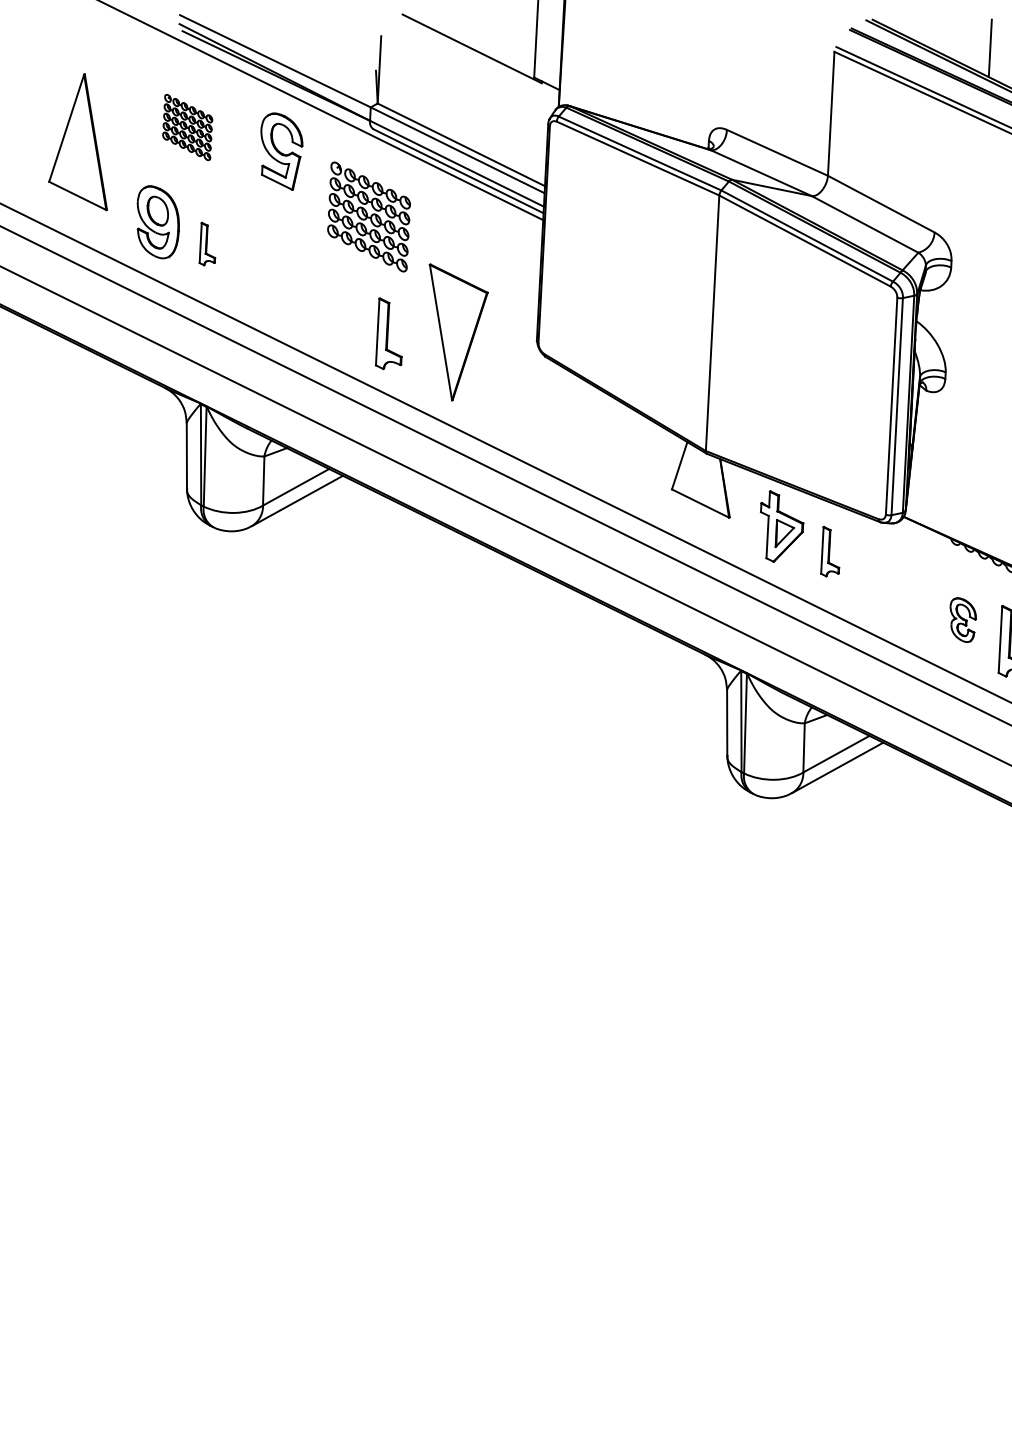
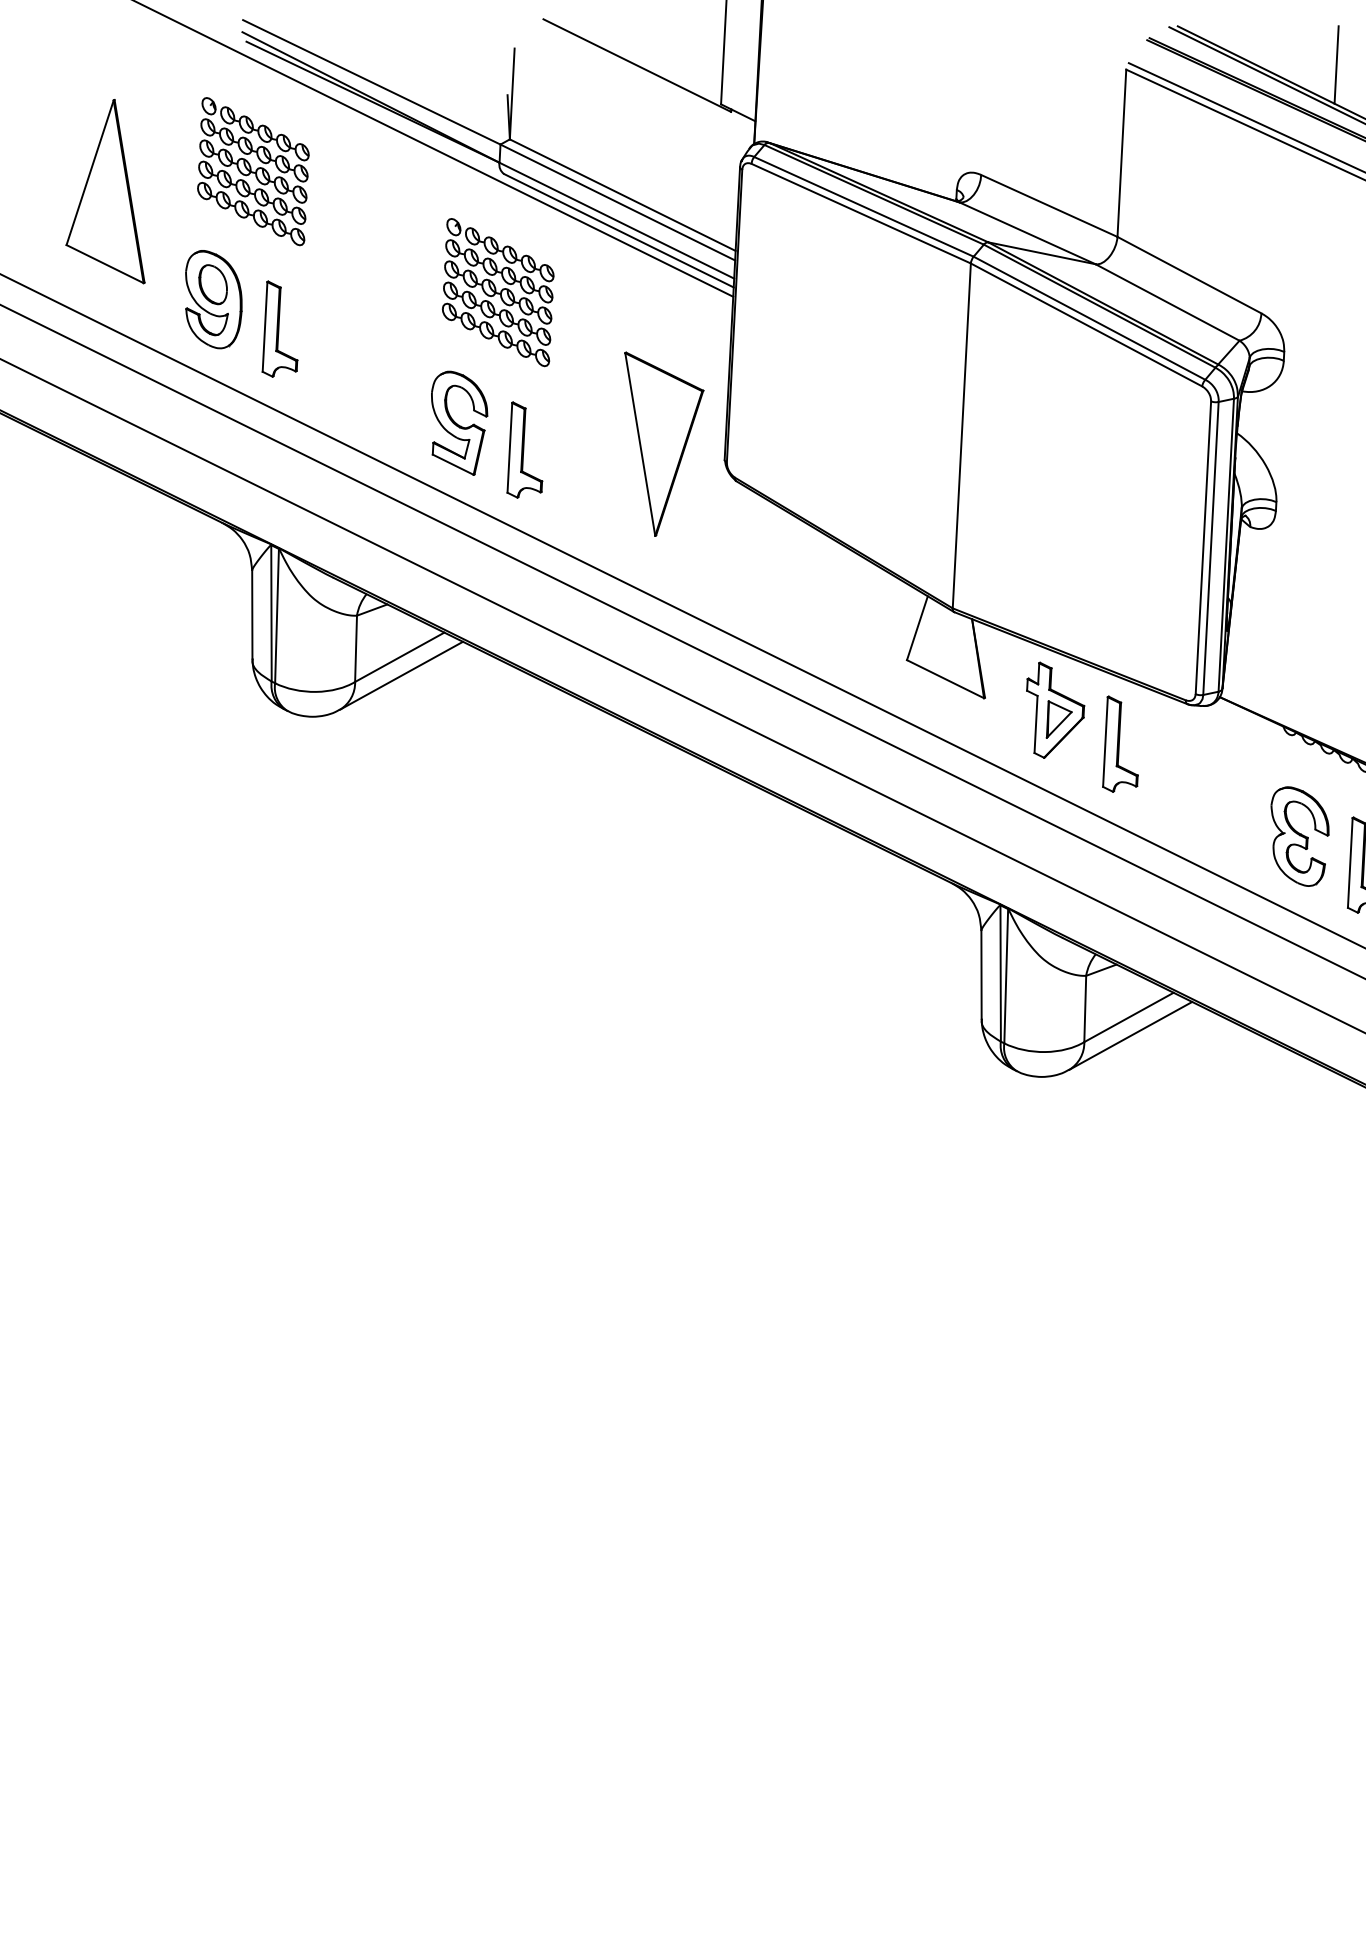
part: (187, 127) -> (253, 171), size x1.67
part: (281, 151) -> (459, 422), moved
part: (207, 243) -> (279, 328), size x1.67
part: (458, 331) -> (664, 443), moved
part: (830, 551) -> (1120, 743), size x1.43
part: (962, 620) -> (1299, 836), size x1.67

